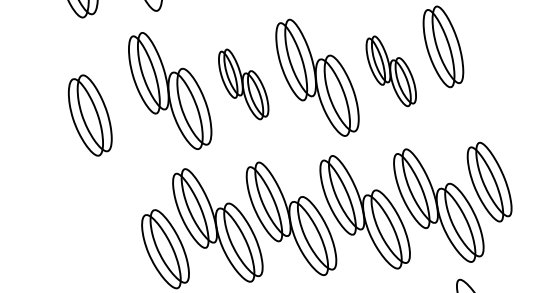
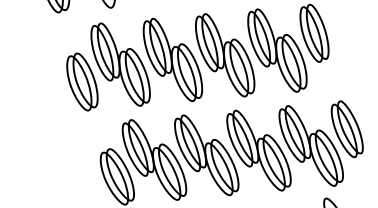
part: (391, 71) -> (277, 50), size x1.67
part: (243, 84) -> (172, 60), size x1.67
part: (90, 115) -> (82, 82), moved

